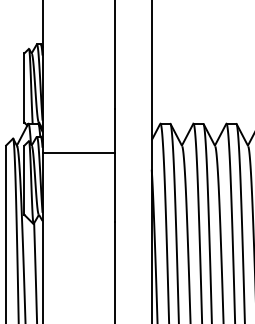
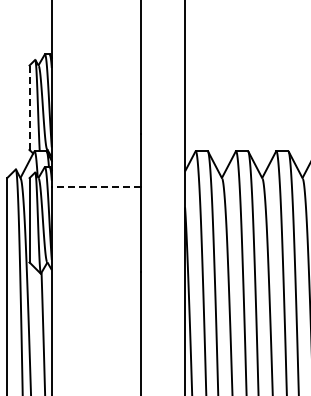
line: (24, 88) -> (29, 108), solid -> dashed
line: (78, 153) -> (95, 187), solid -> dashed

